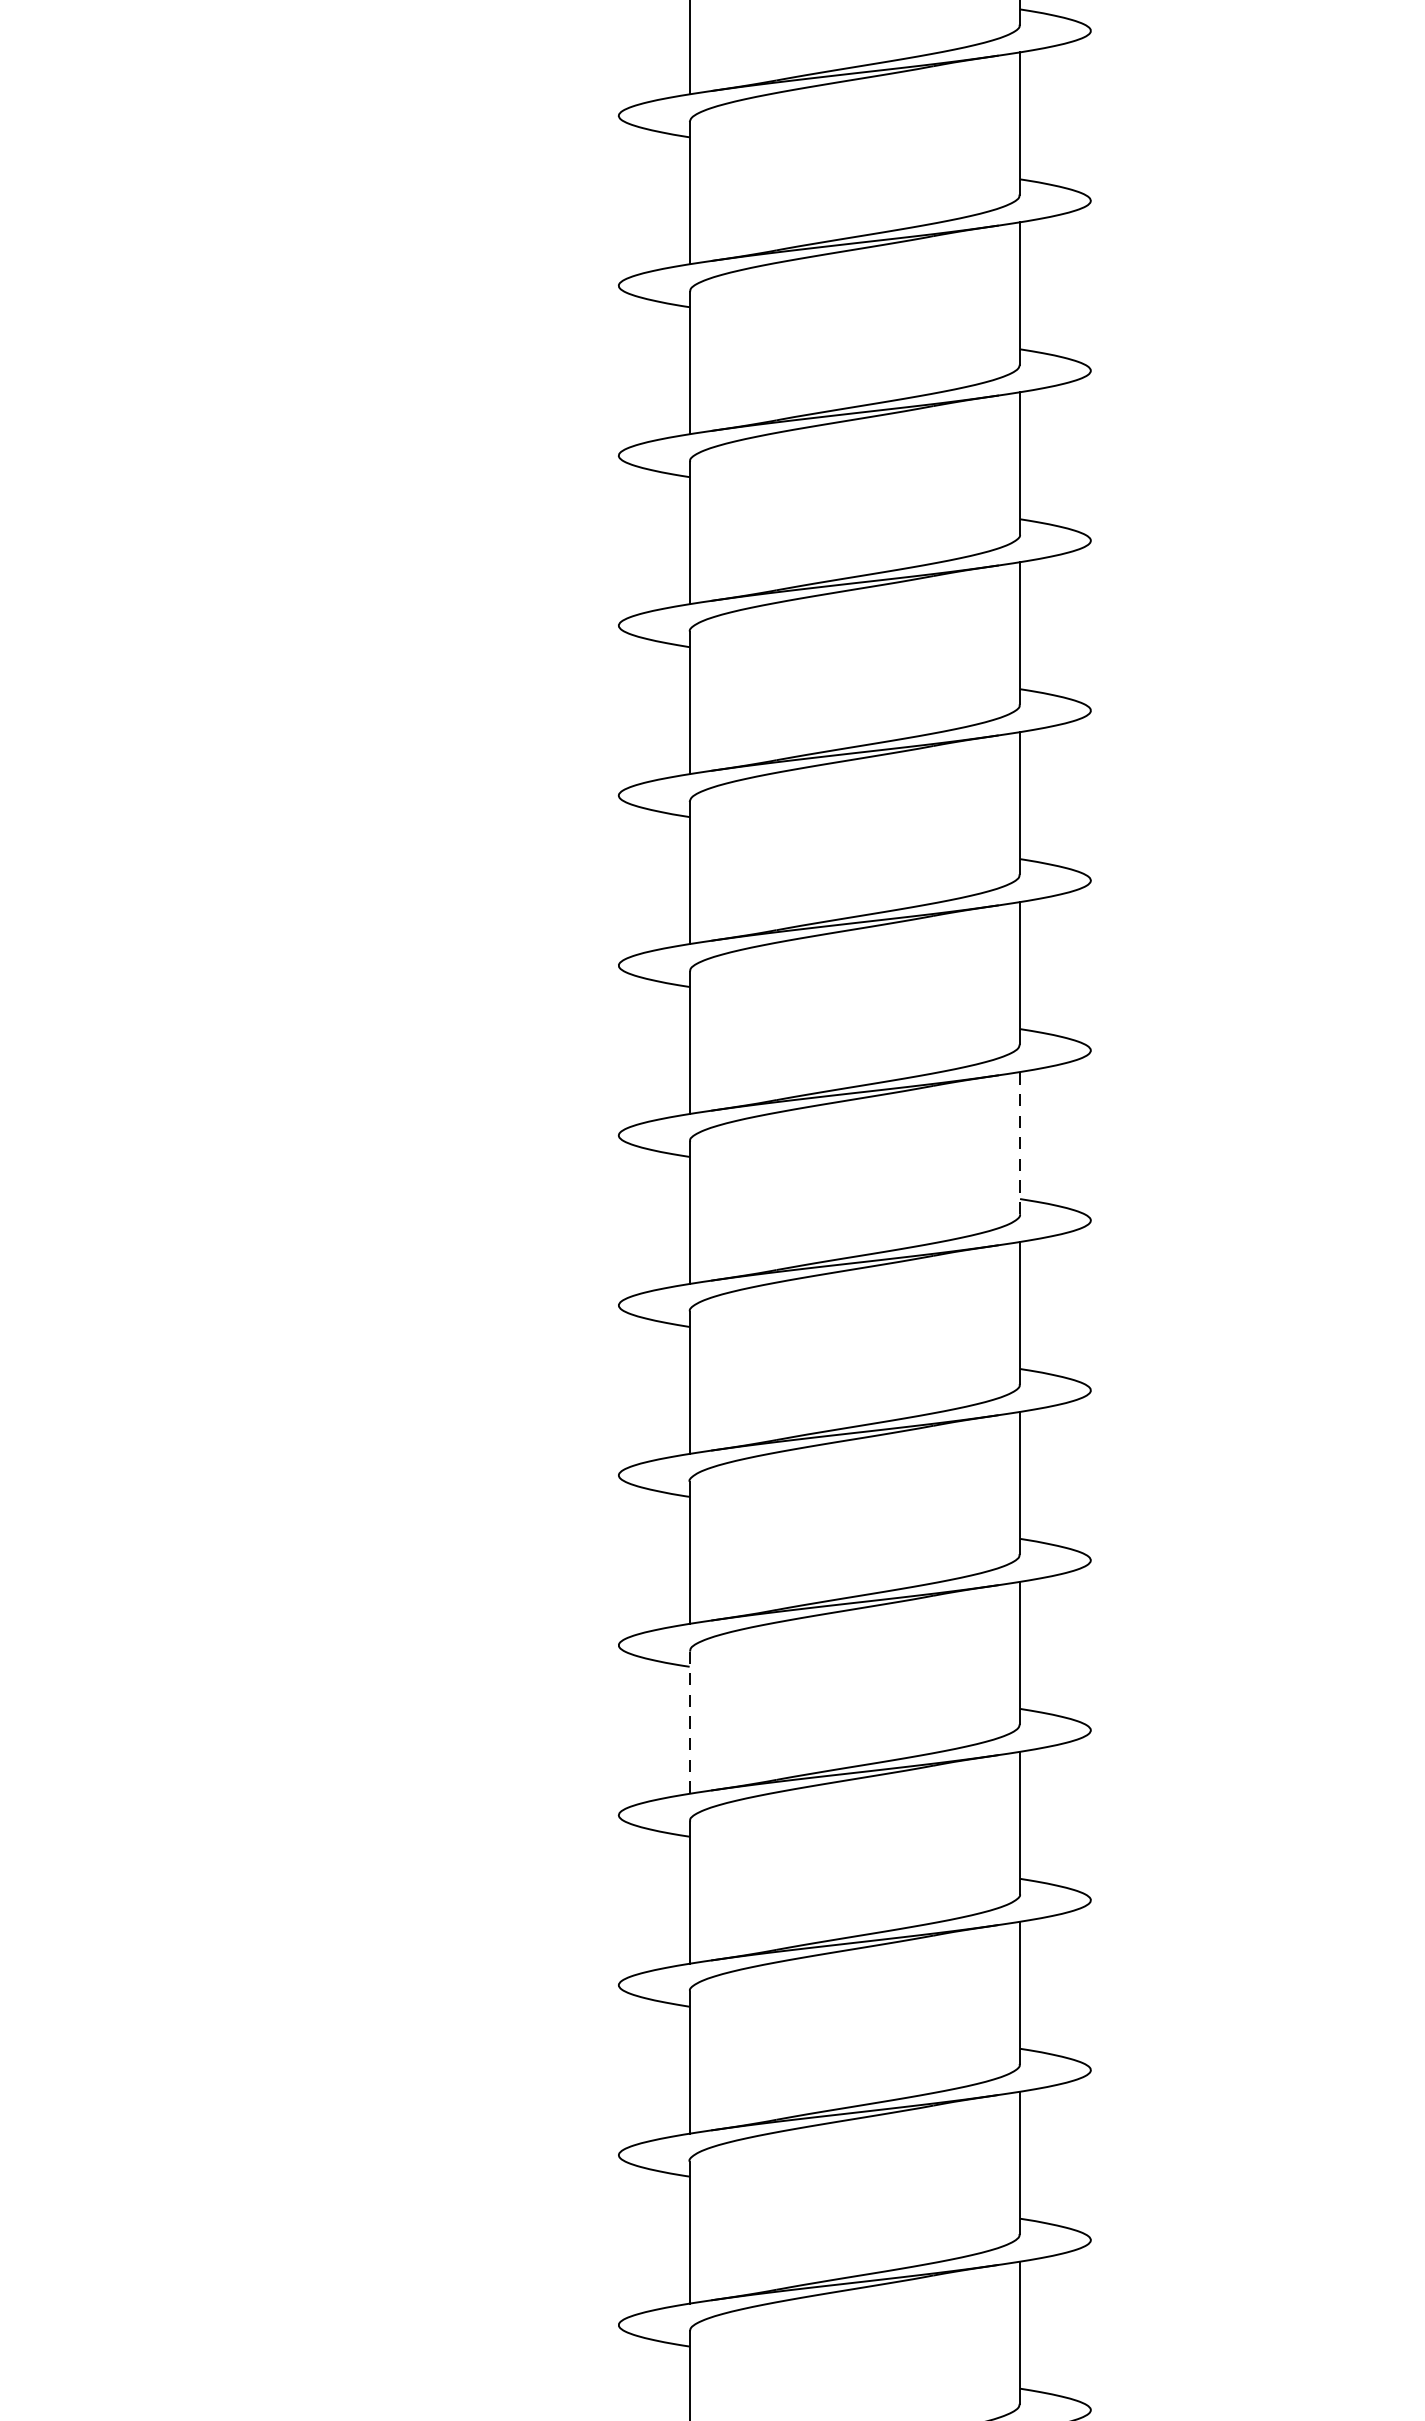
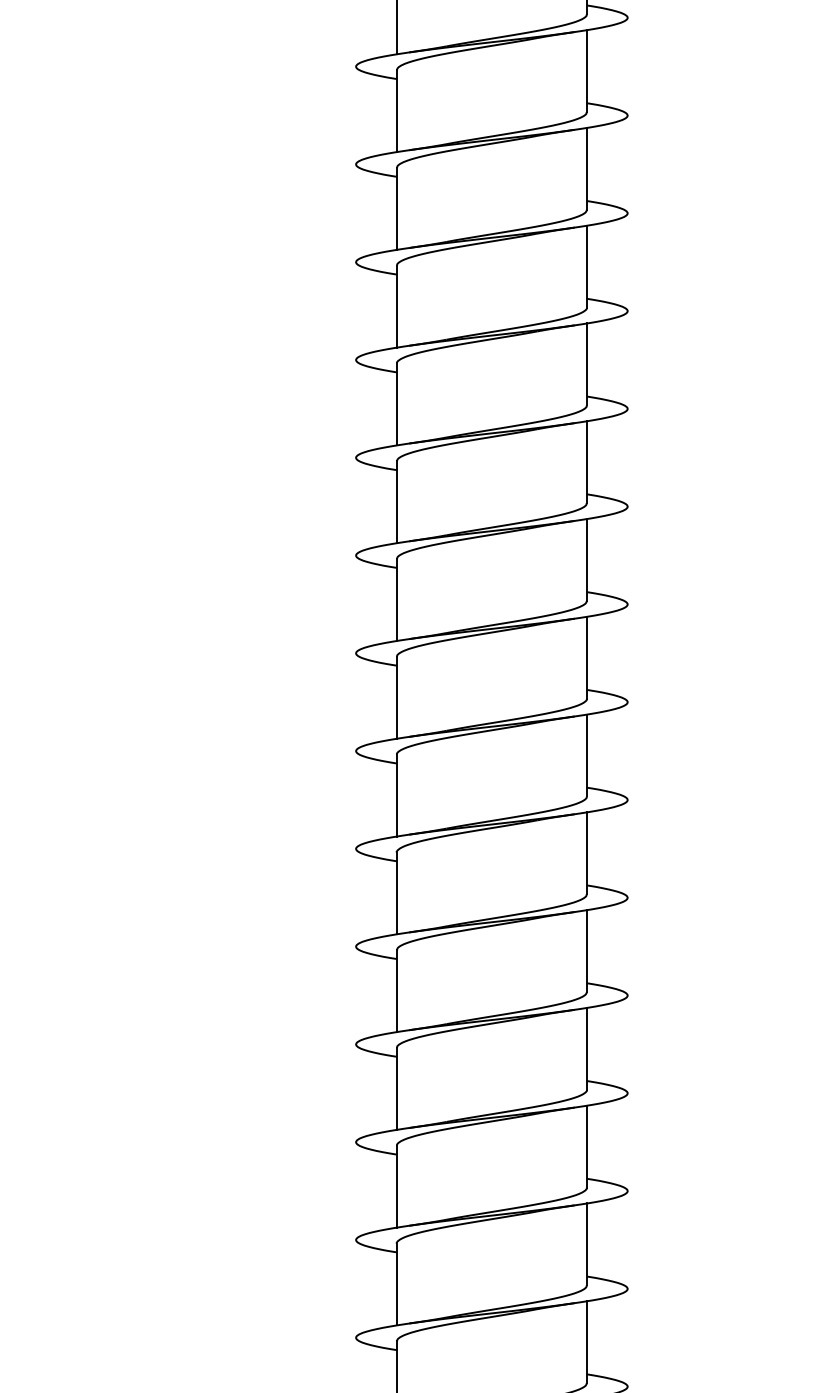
line: (1019, 1142) -> (586, 657), dashed -> solid
line: (689, 1723) -> (396, 991), dashed -> solid

